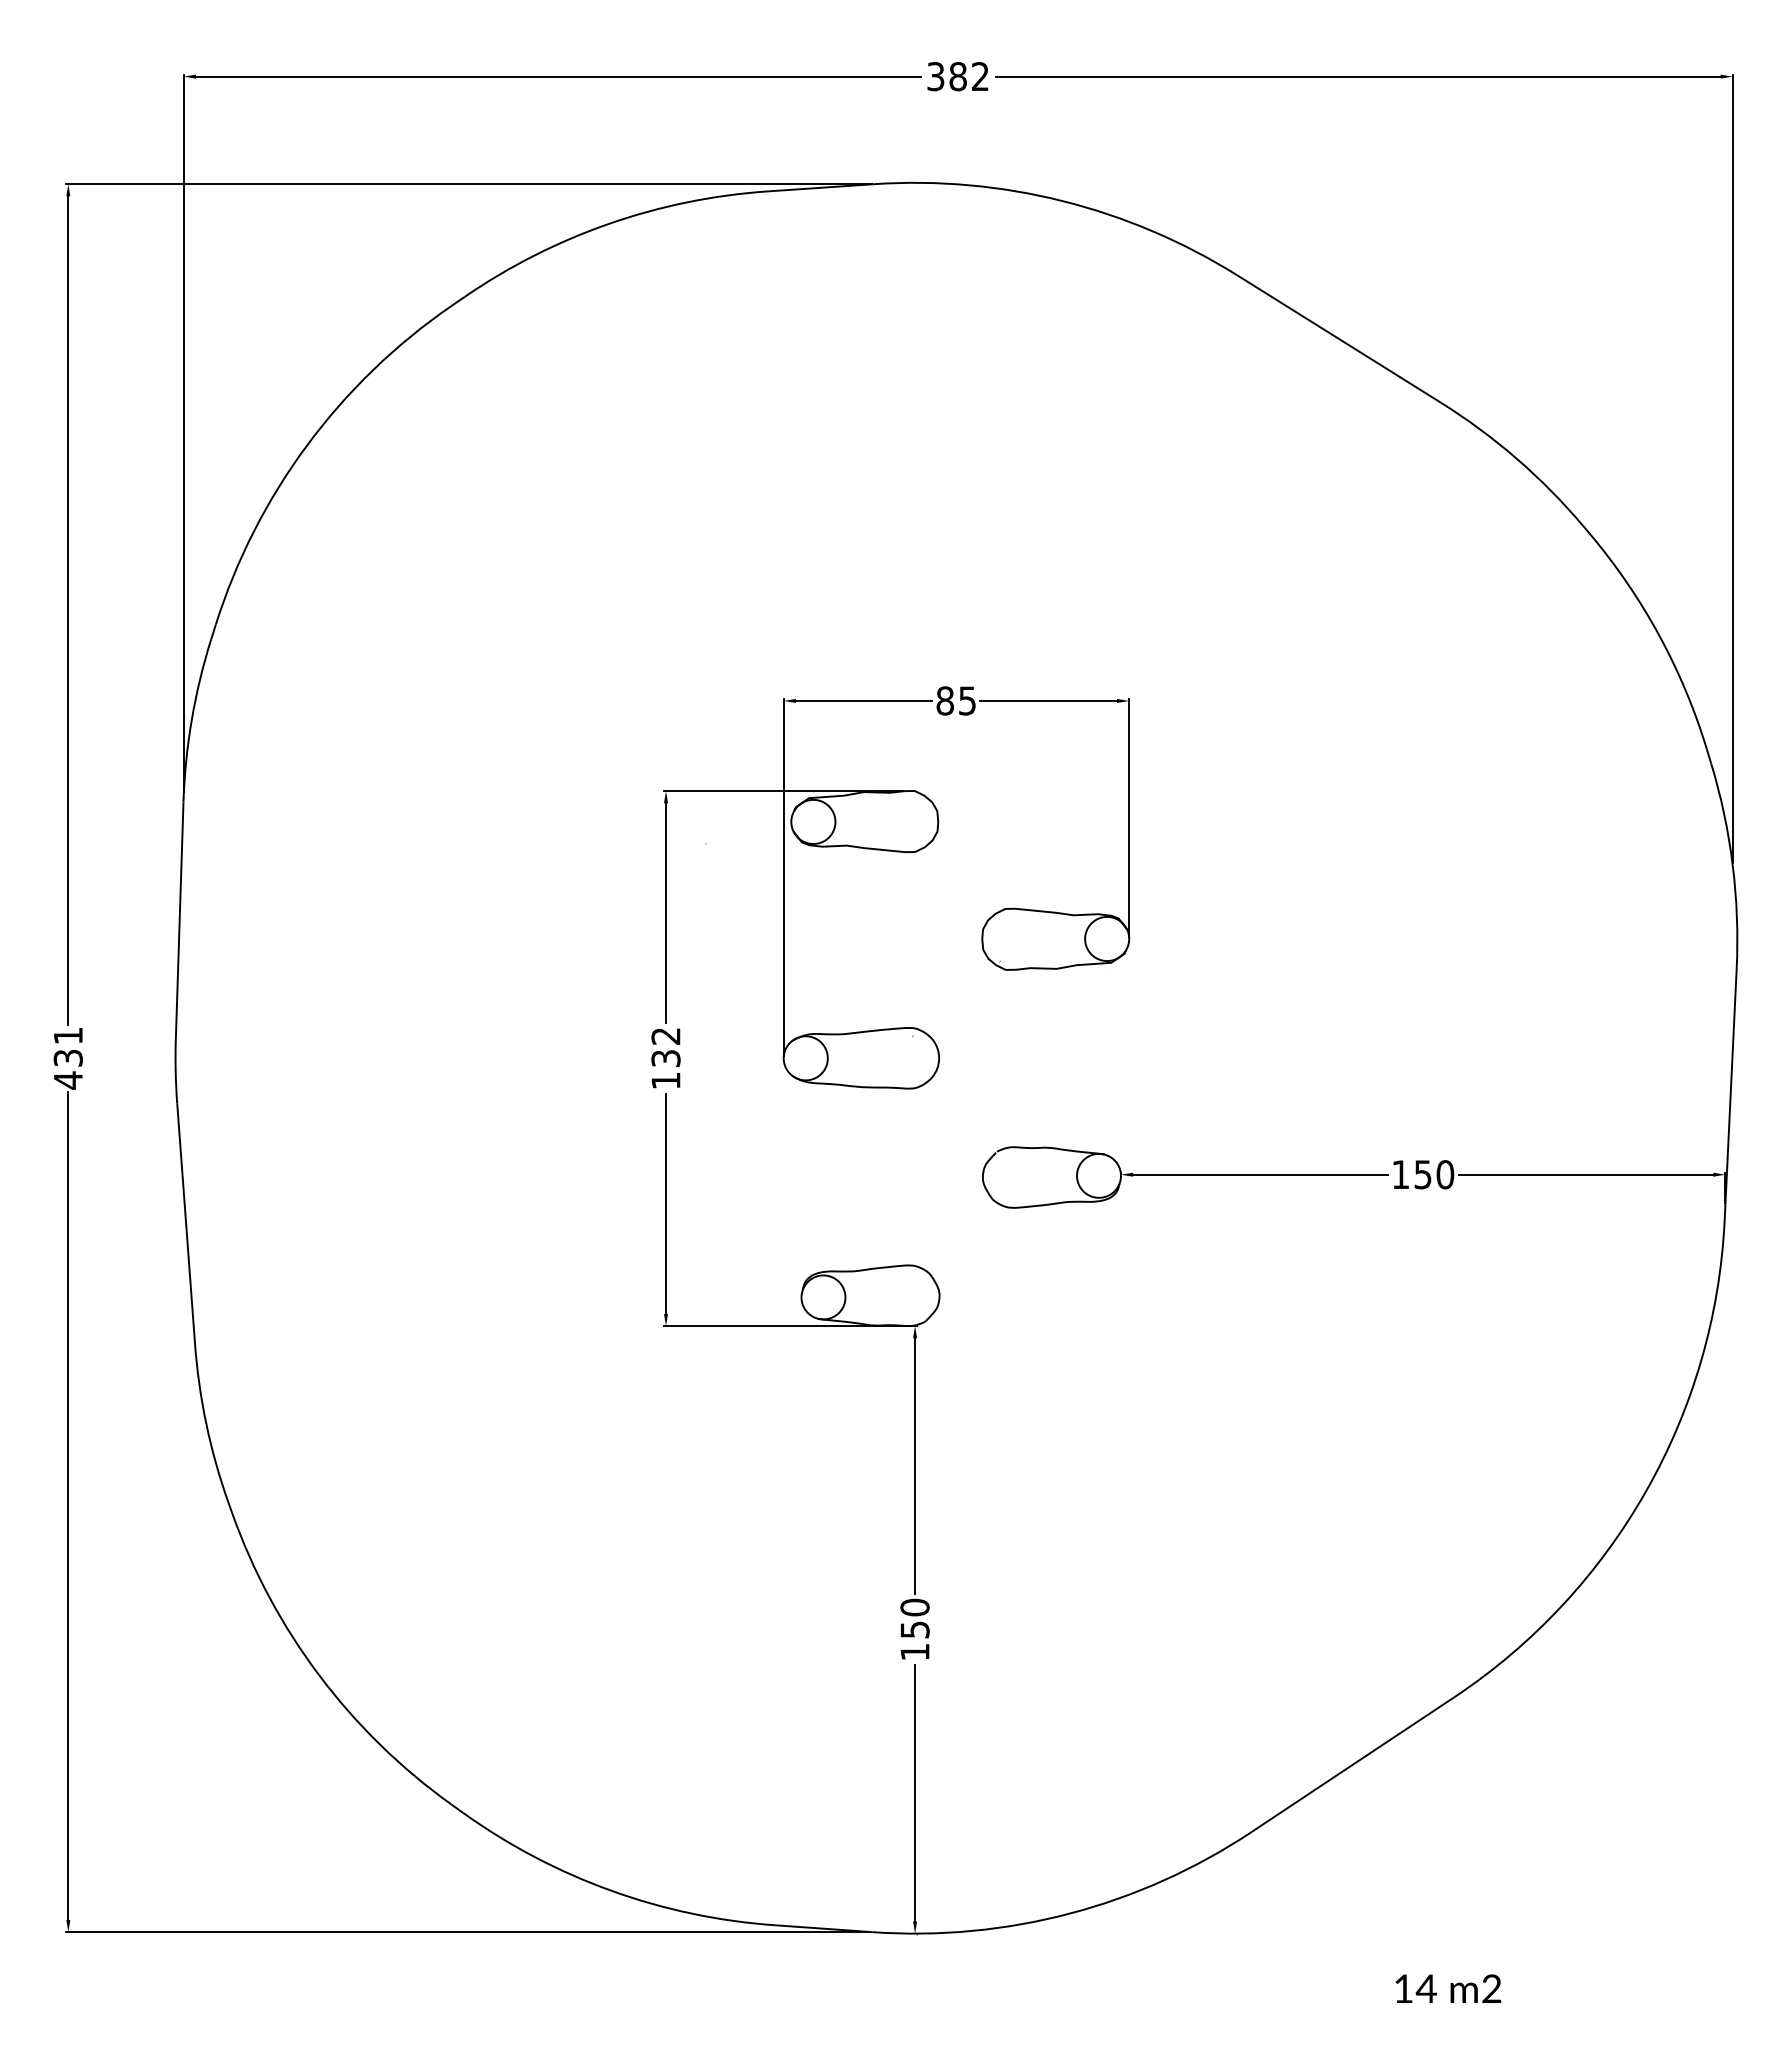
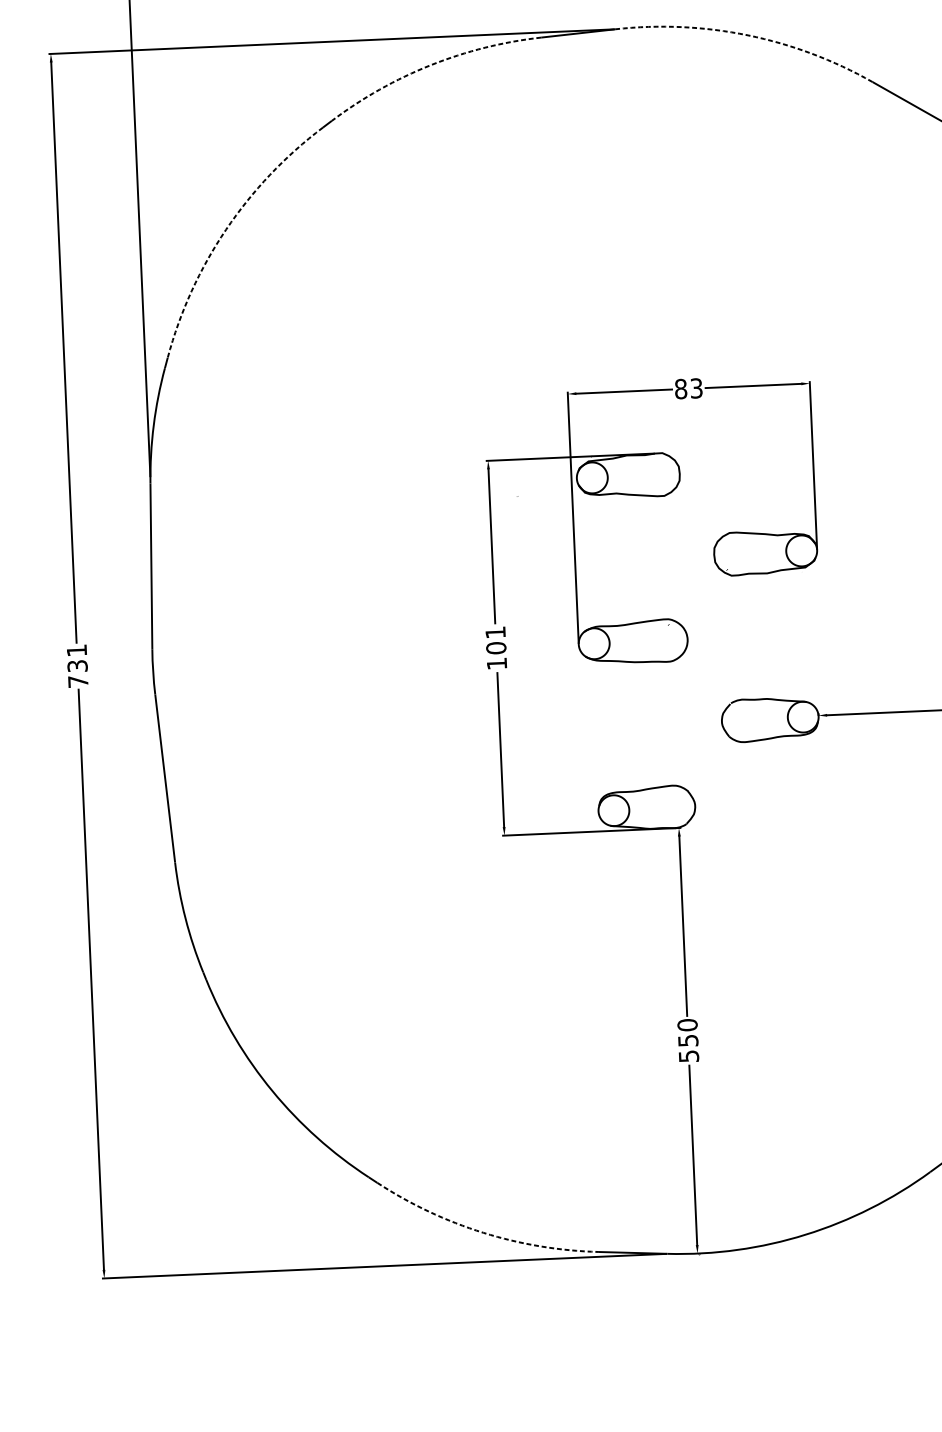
arc: (1062, 201) -> (747, 35), solid -> dashed
arc: (609, 223) -> (431, 64), solid -> dashed
arc: (307, 445) -> (226, 229), solid -> dashed
text: (967, 700) -> (696, 388), 85 -> 83
text: (665, 1047) -> (495, 640), 132 -> 101
text: (68, 1080) -> (78, 681), 431 -> 731
text: (914, 1652) -> (688, 1056), 150 -> 550
arc: (611, 1890) -> (483, 1232), solid -> dashed

